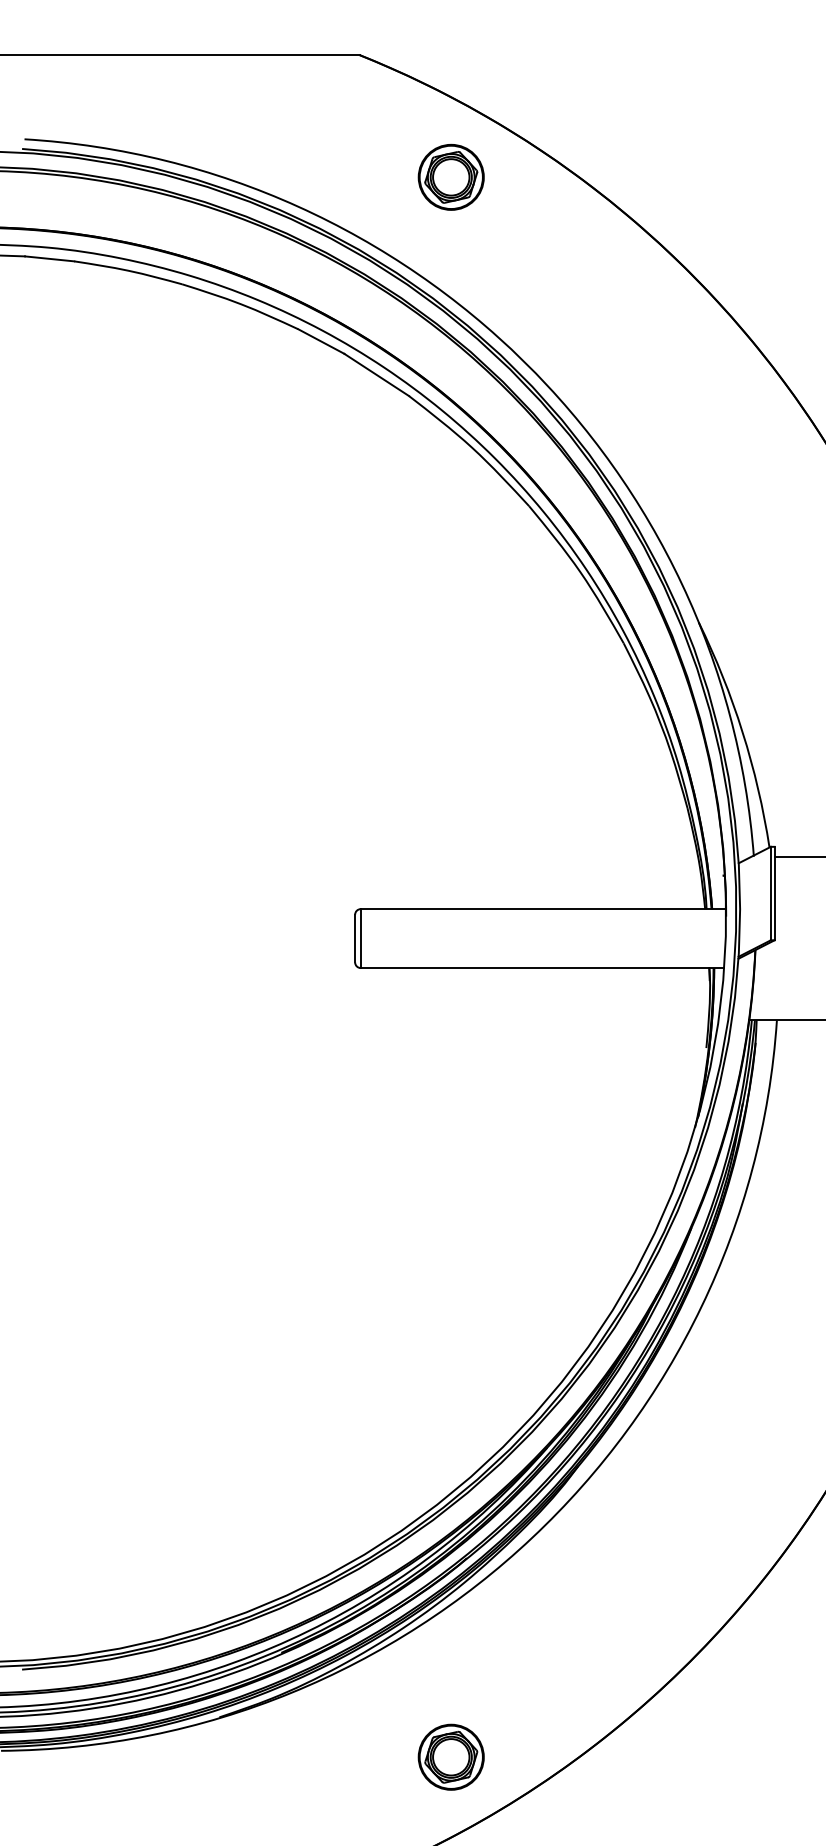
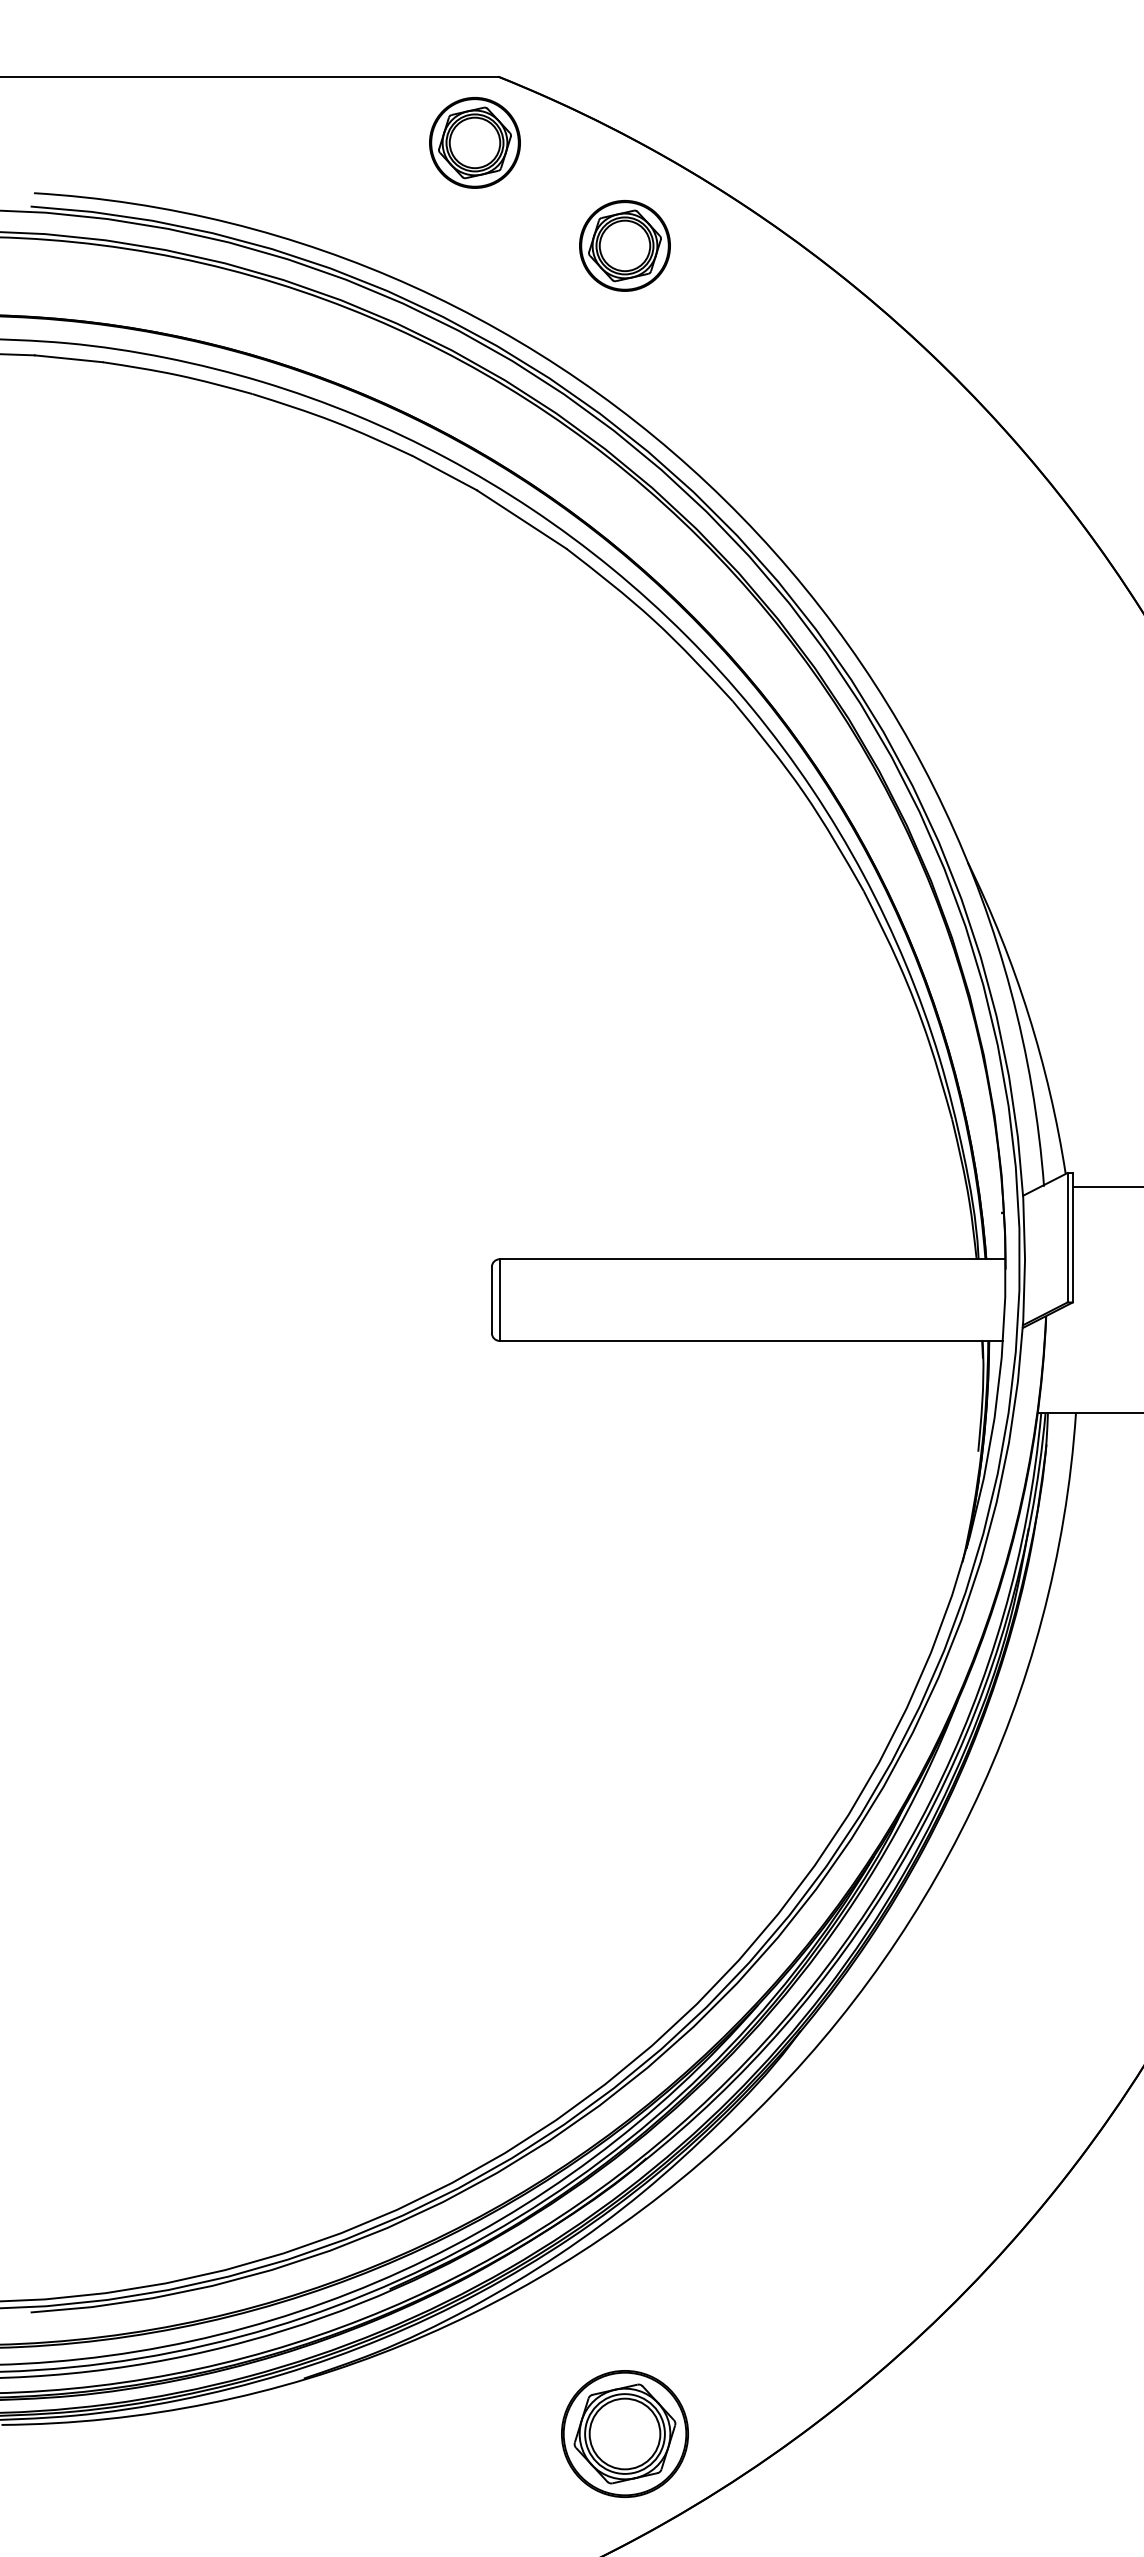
part: (342, 102) -> (474, 142), added
part: (450, 1757) -> (624, 2433), size x1.4

